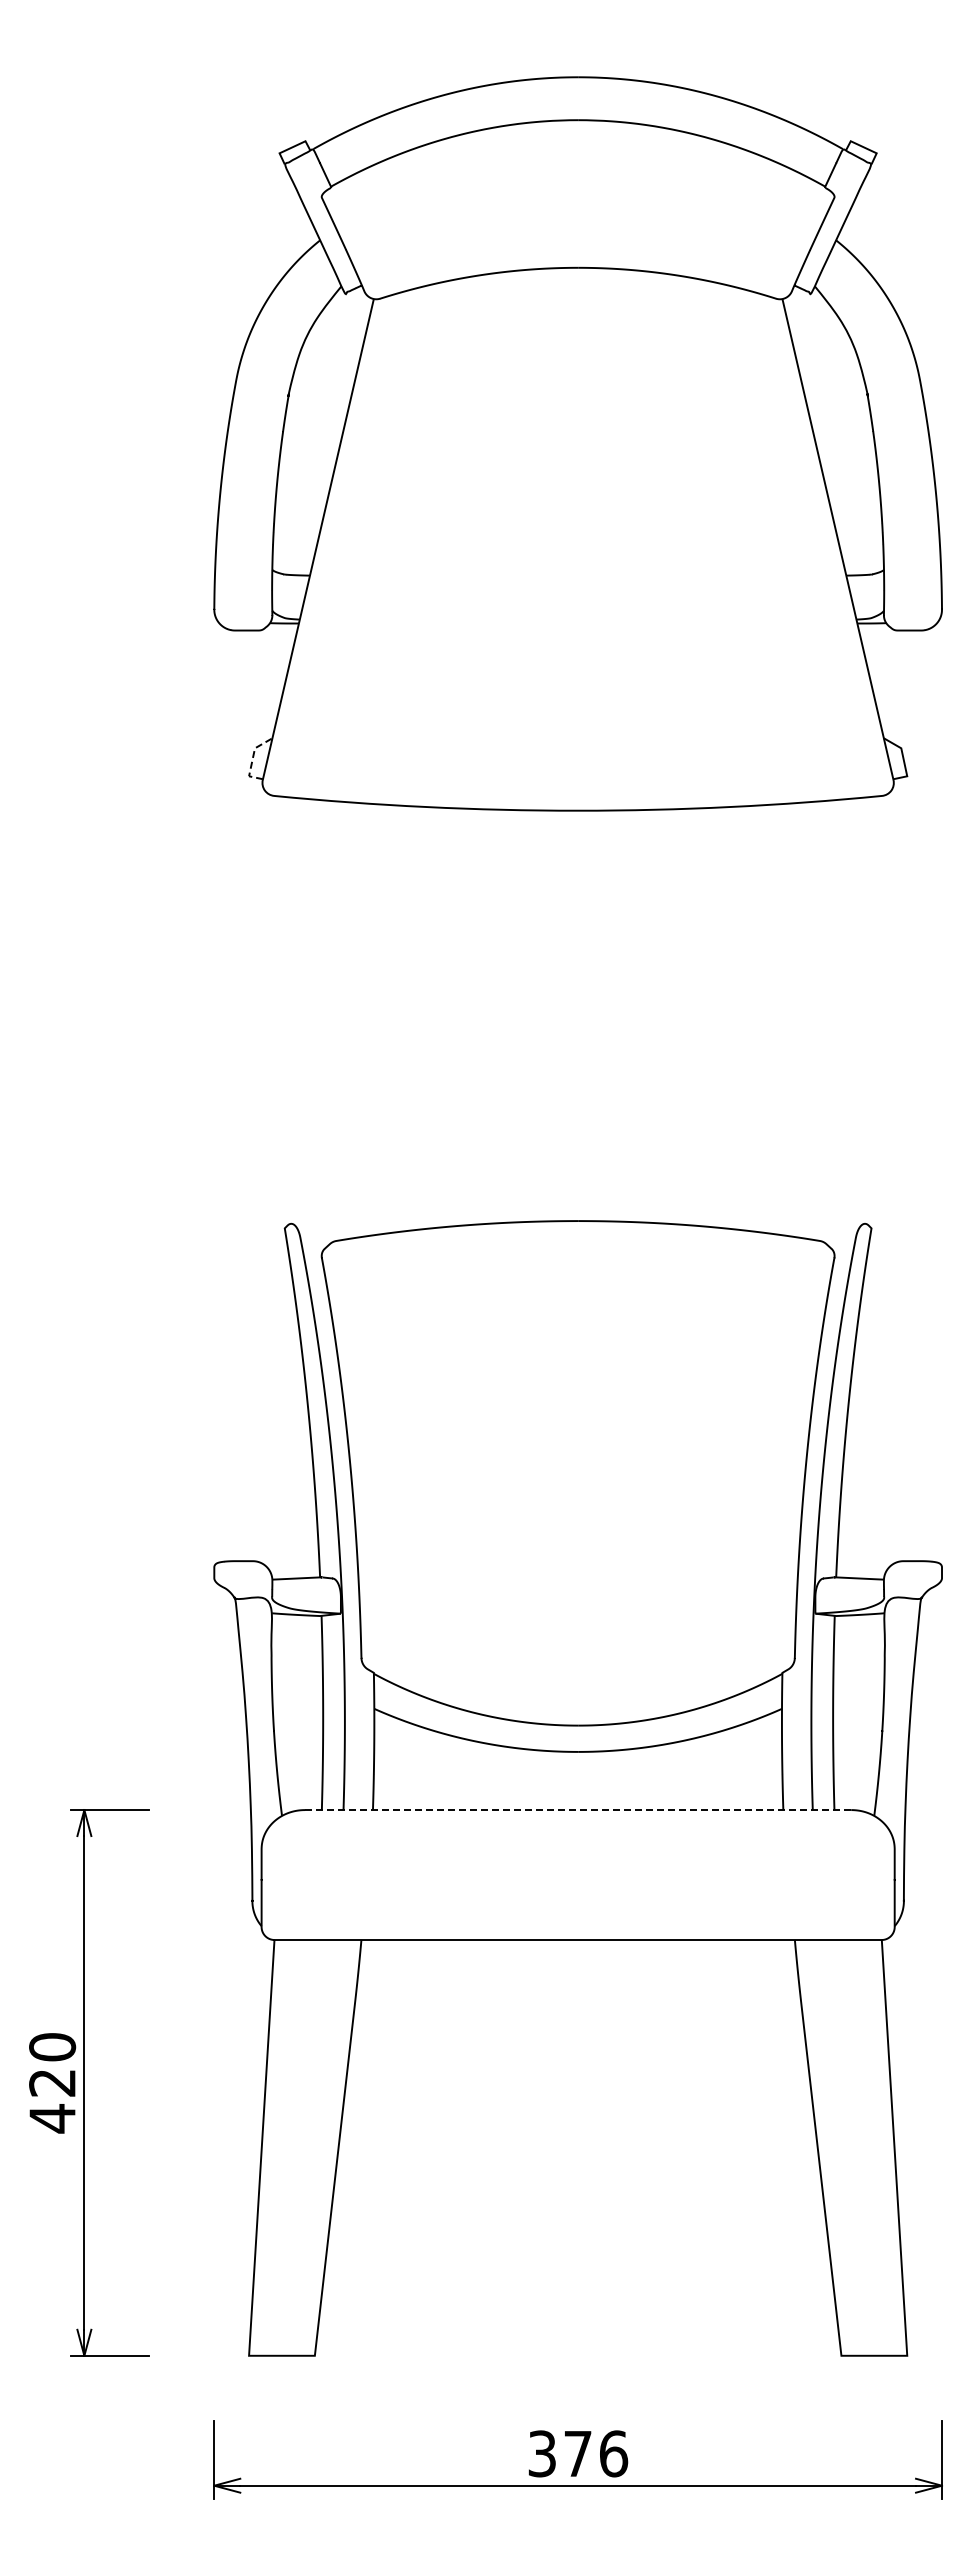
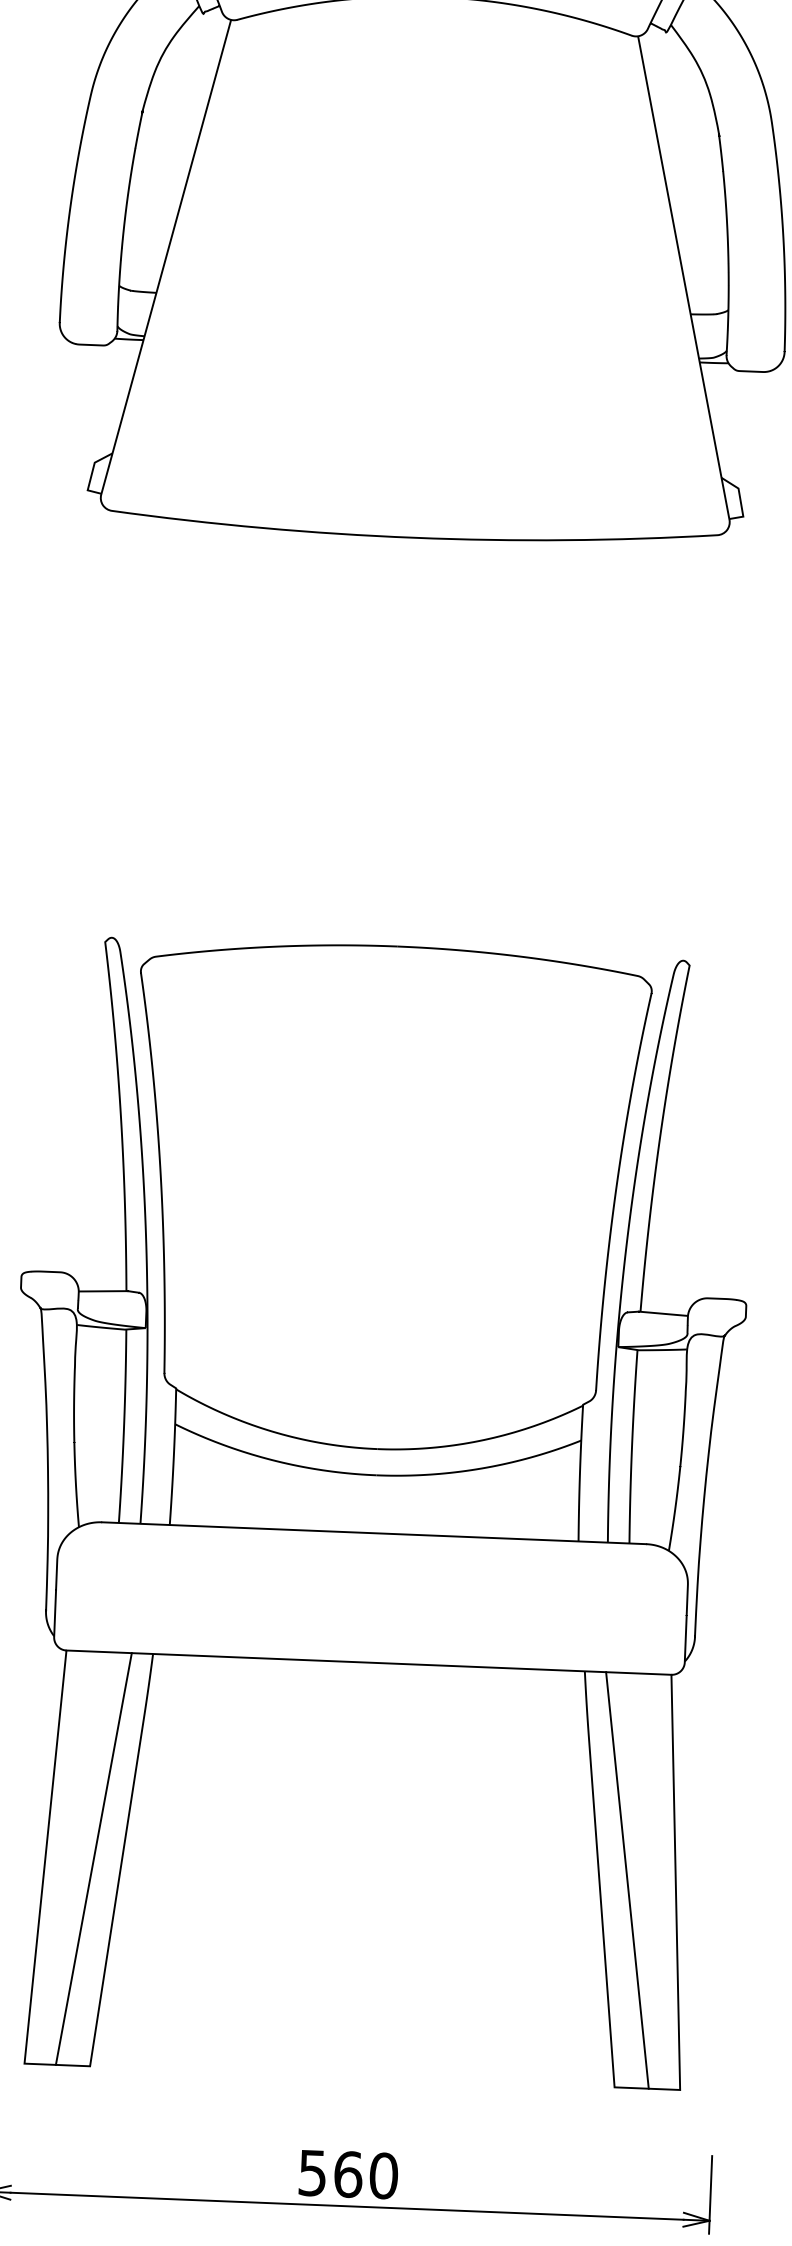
line: (252, 758) -> (91, 472), dashed -> solid
line: (578, 1810) -> (374, 1533), dashed -> solid
line: (310, 2147) -> (94, 1858), added
line: (845, 2147) -> (626, 1880), added
text: (578, 2453) -> (348, 2174), 376 -> 560

